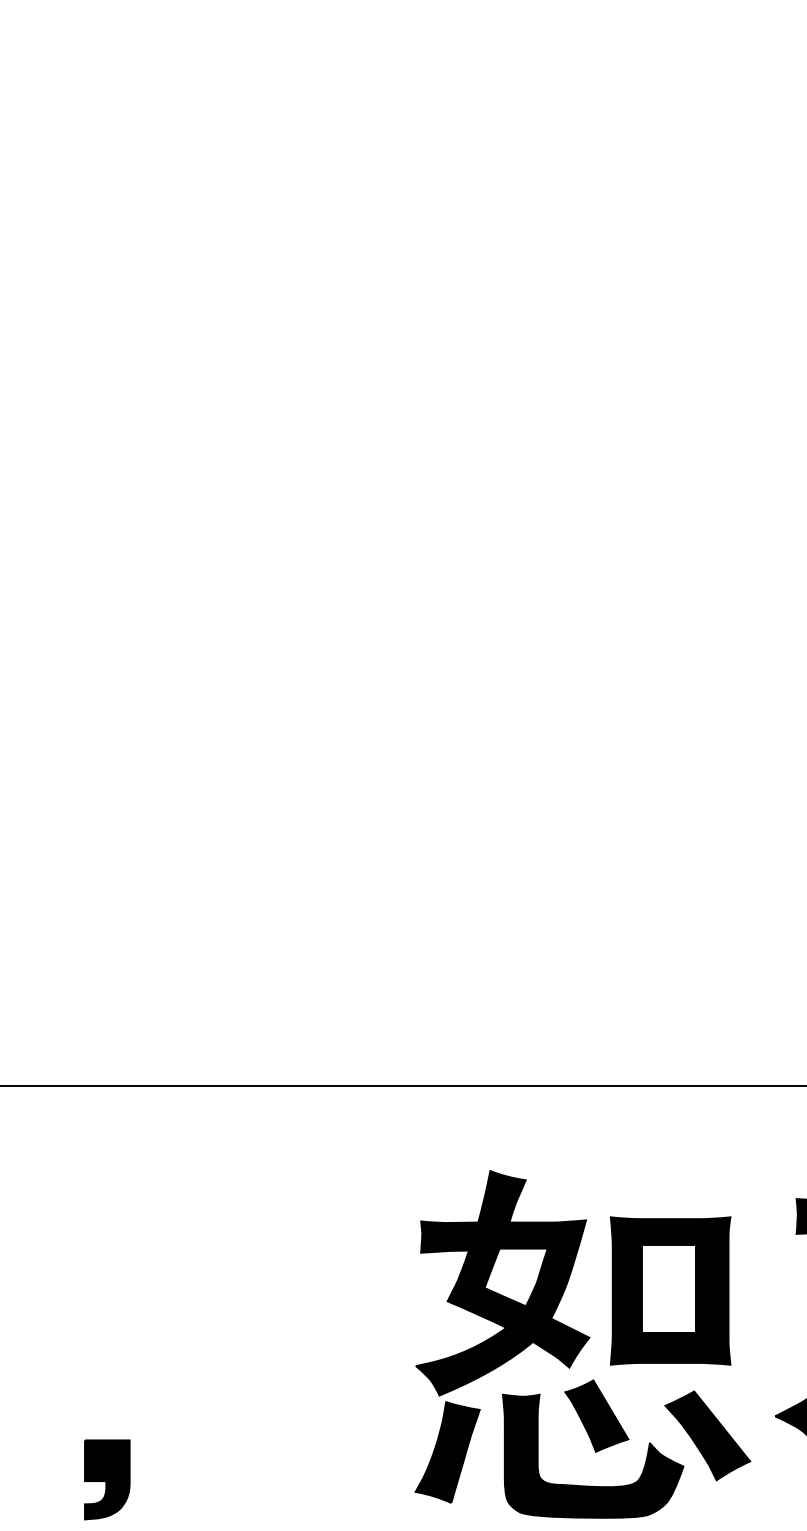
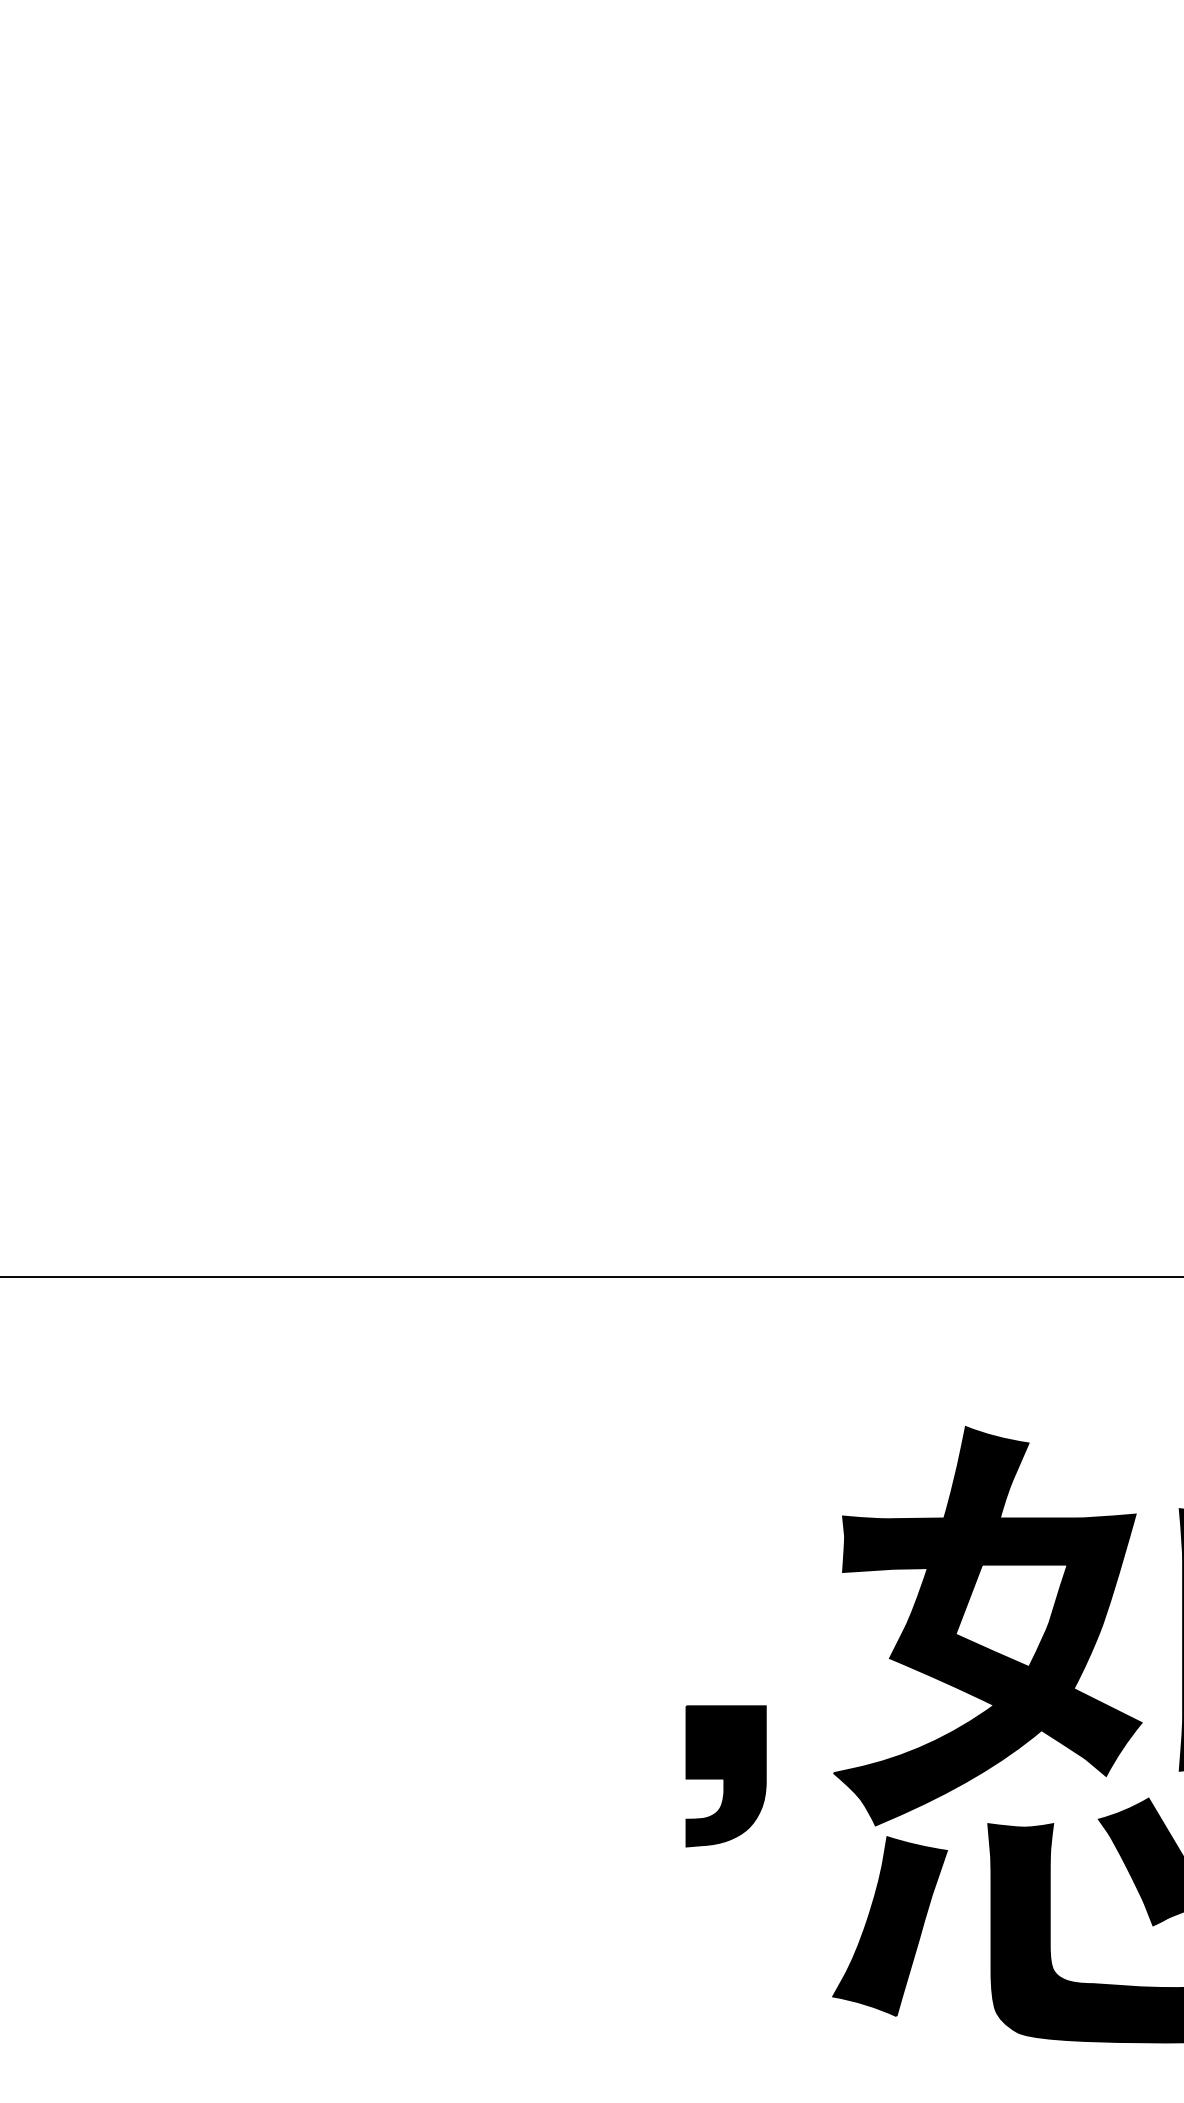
part: (107, 1479) -> (726, 1775), moved

